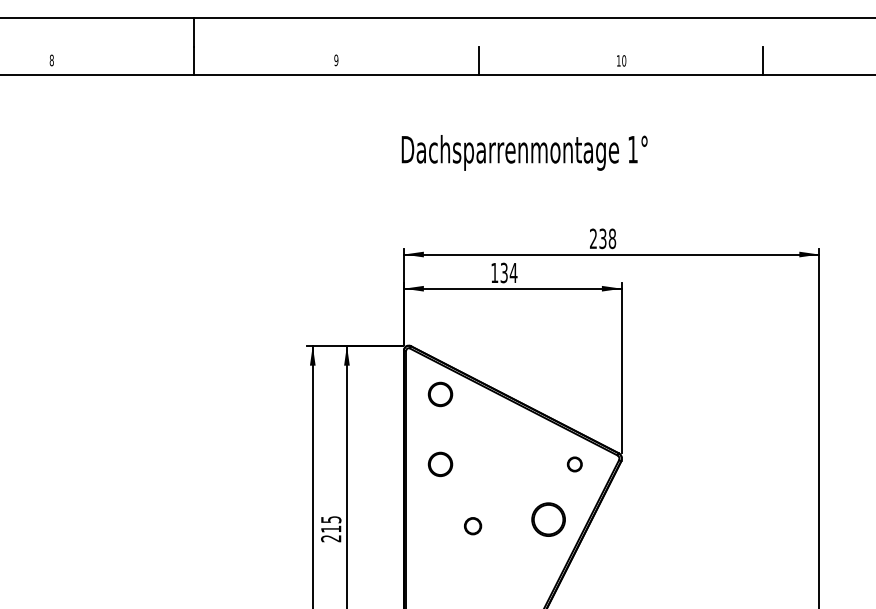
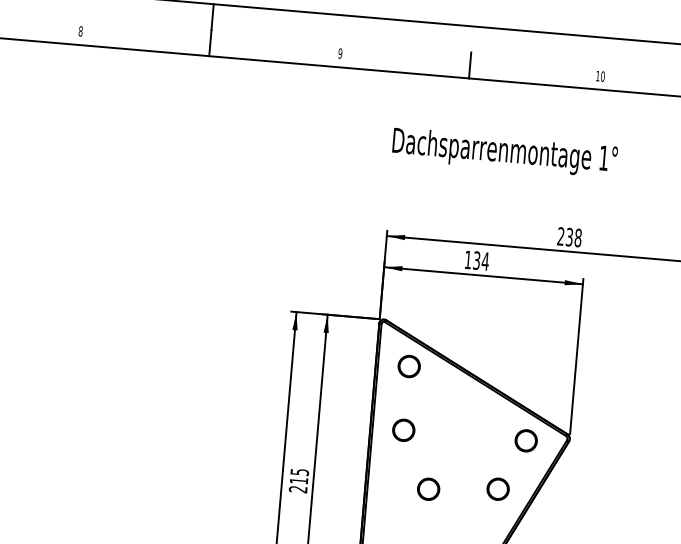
part: (574, 464) -> (526, 440), size x1.67
circle: (548, 519) -> (497, 489), size x0.71
circle: (472, 525) -> (428, 488), size x1.43

